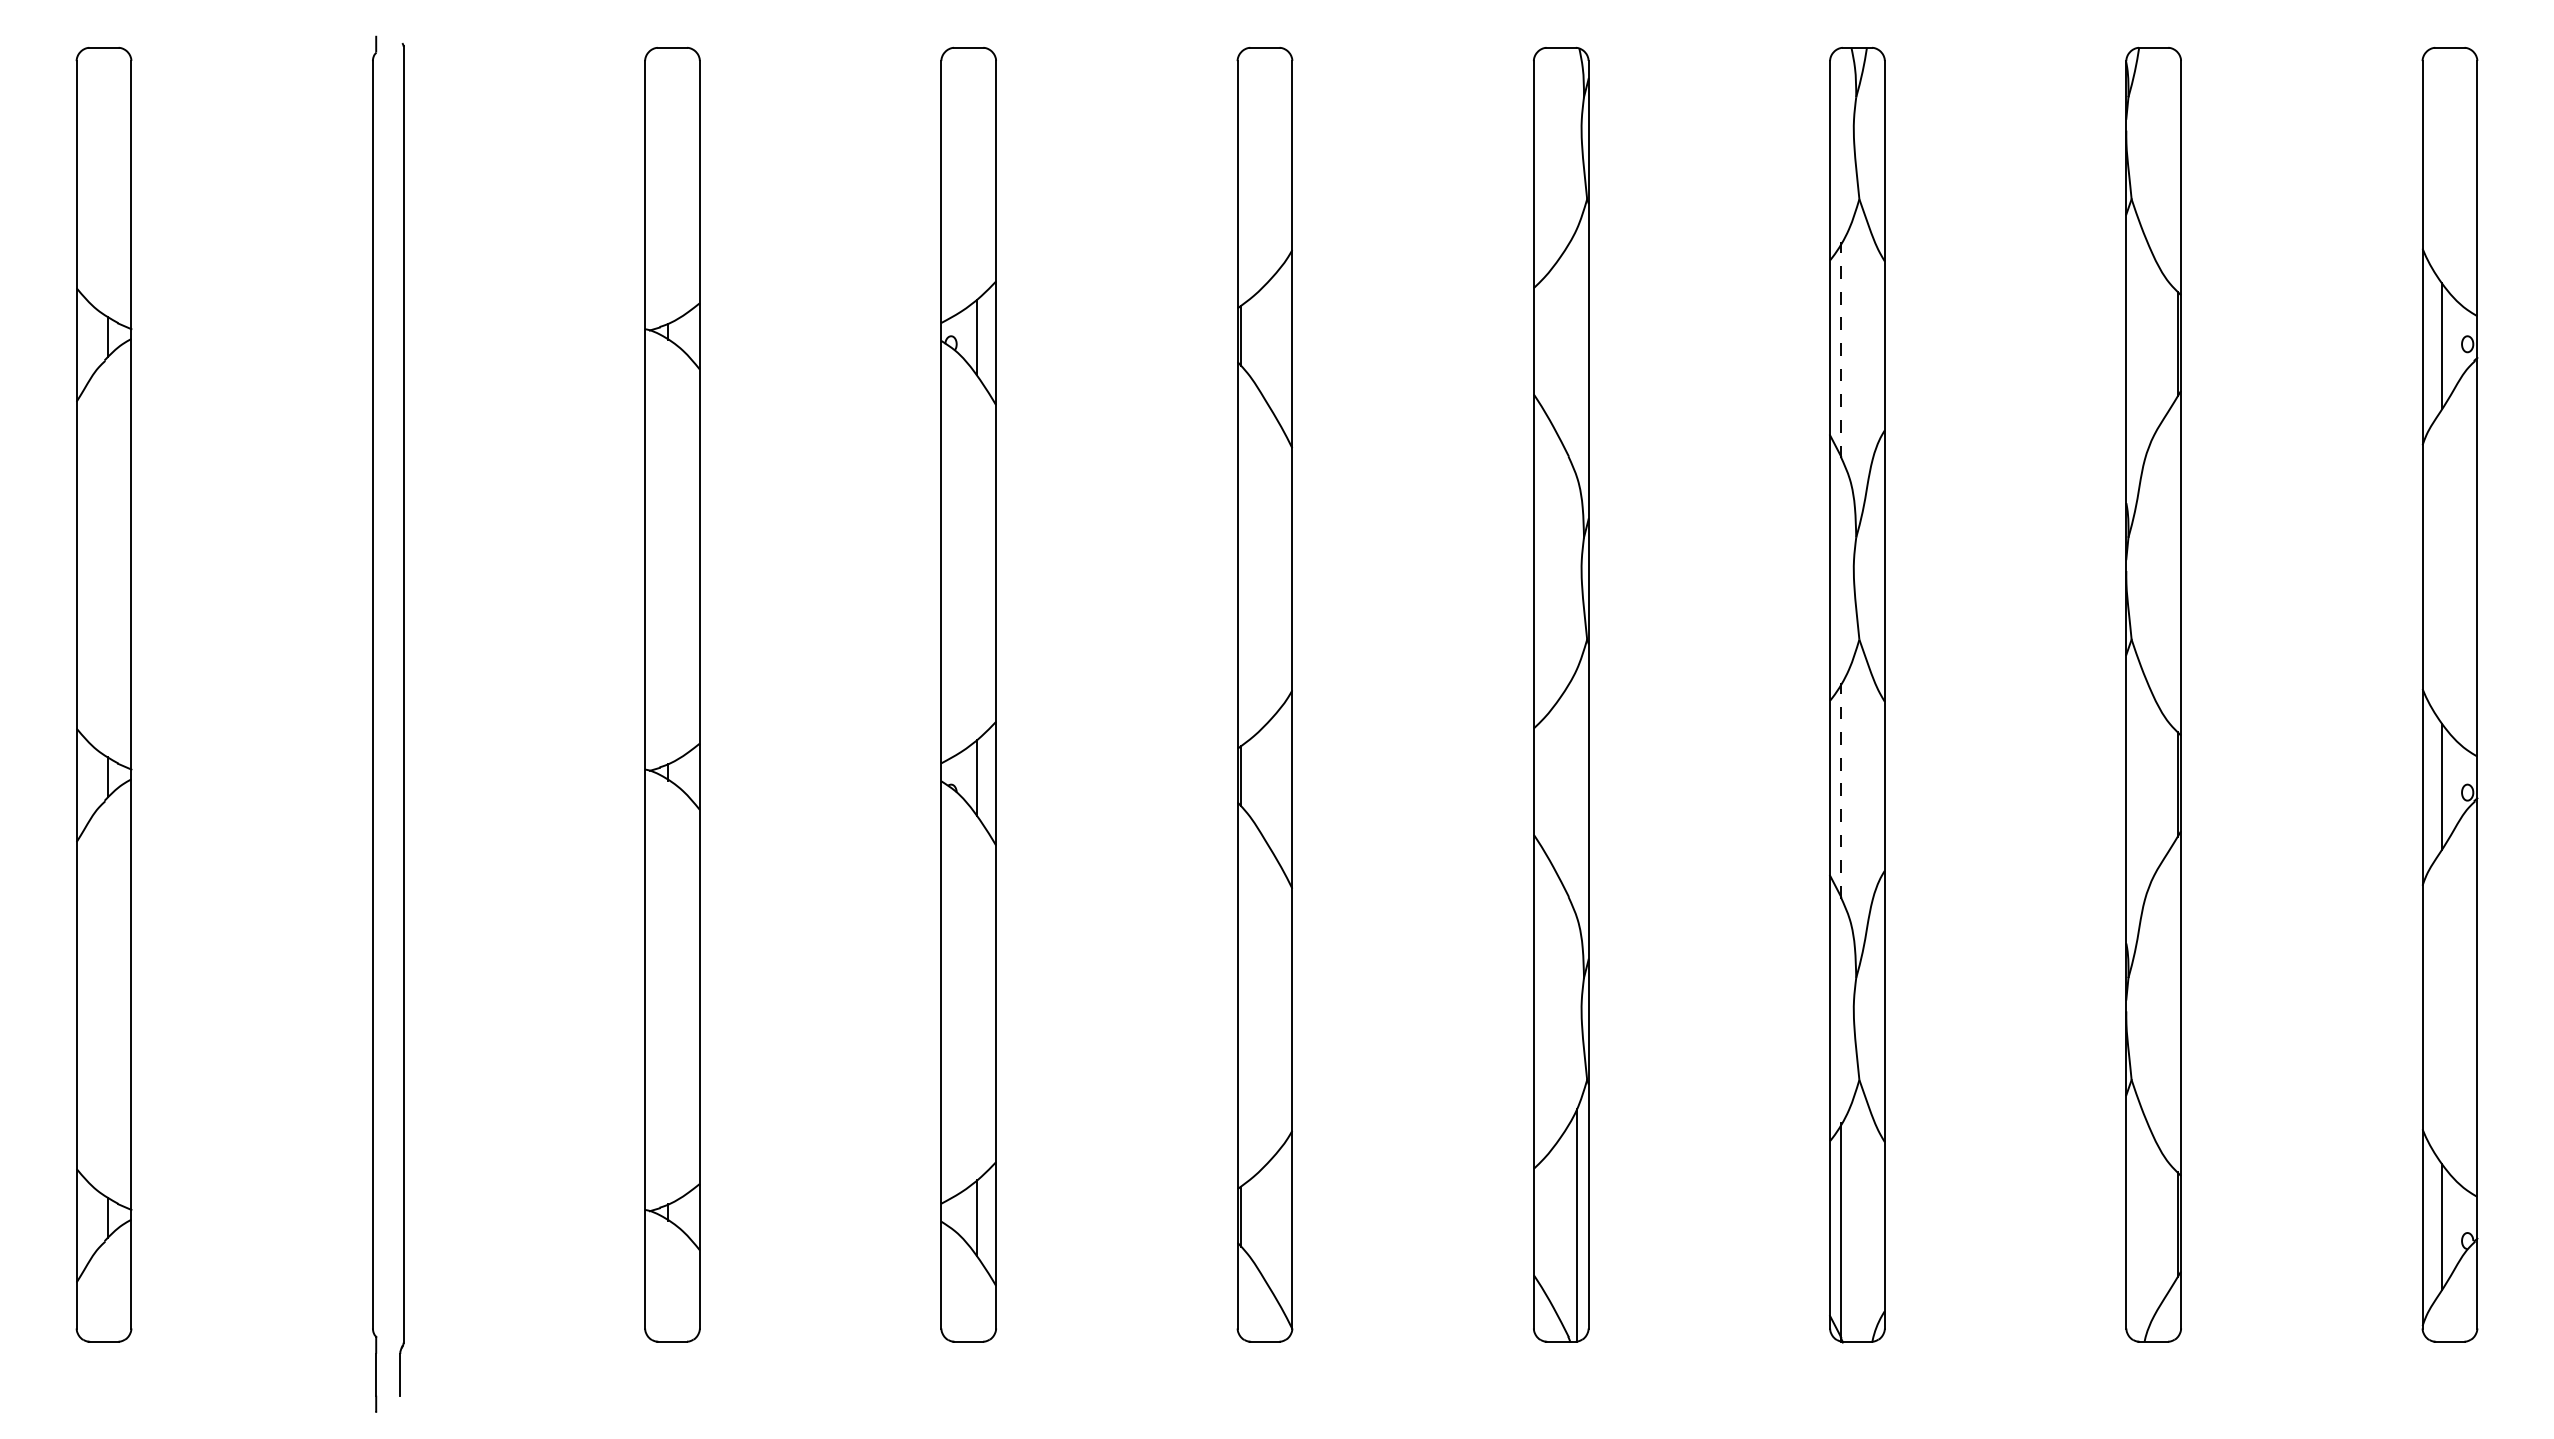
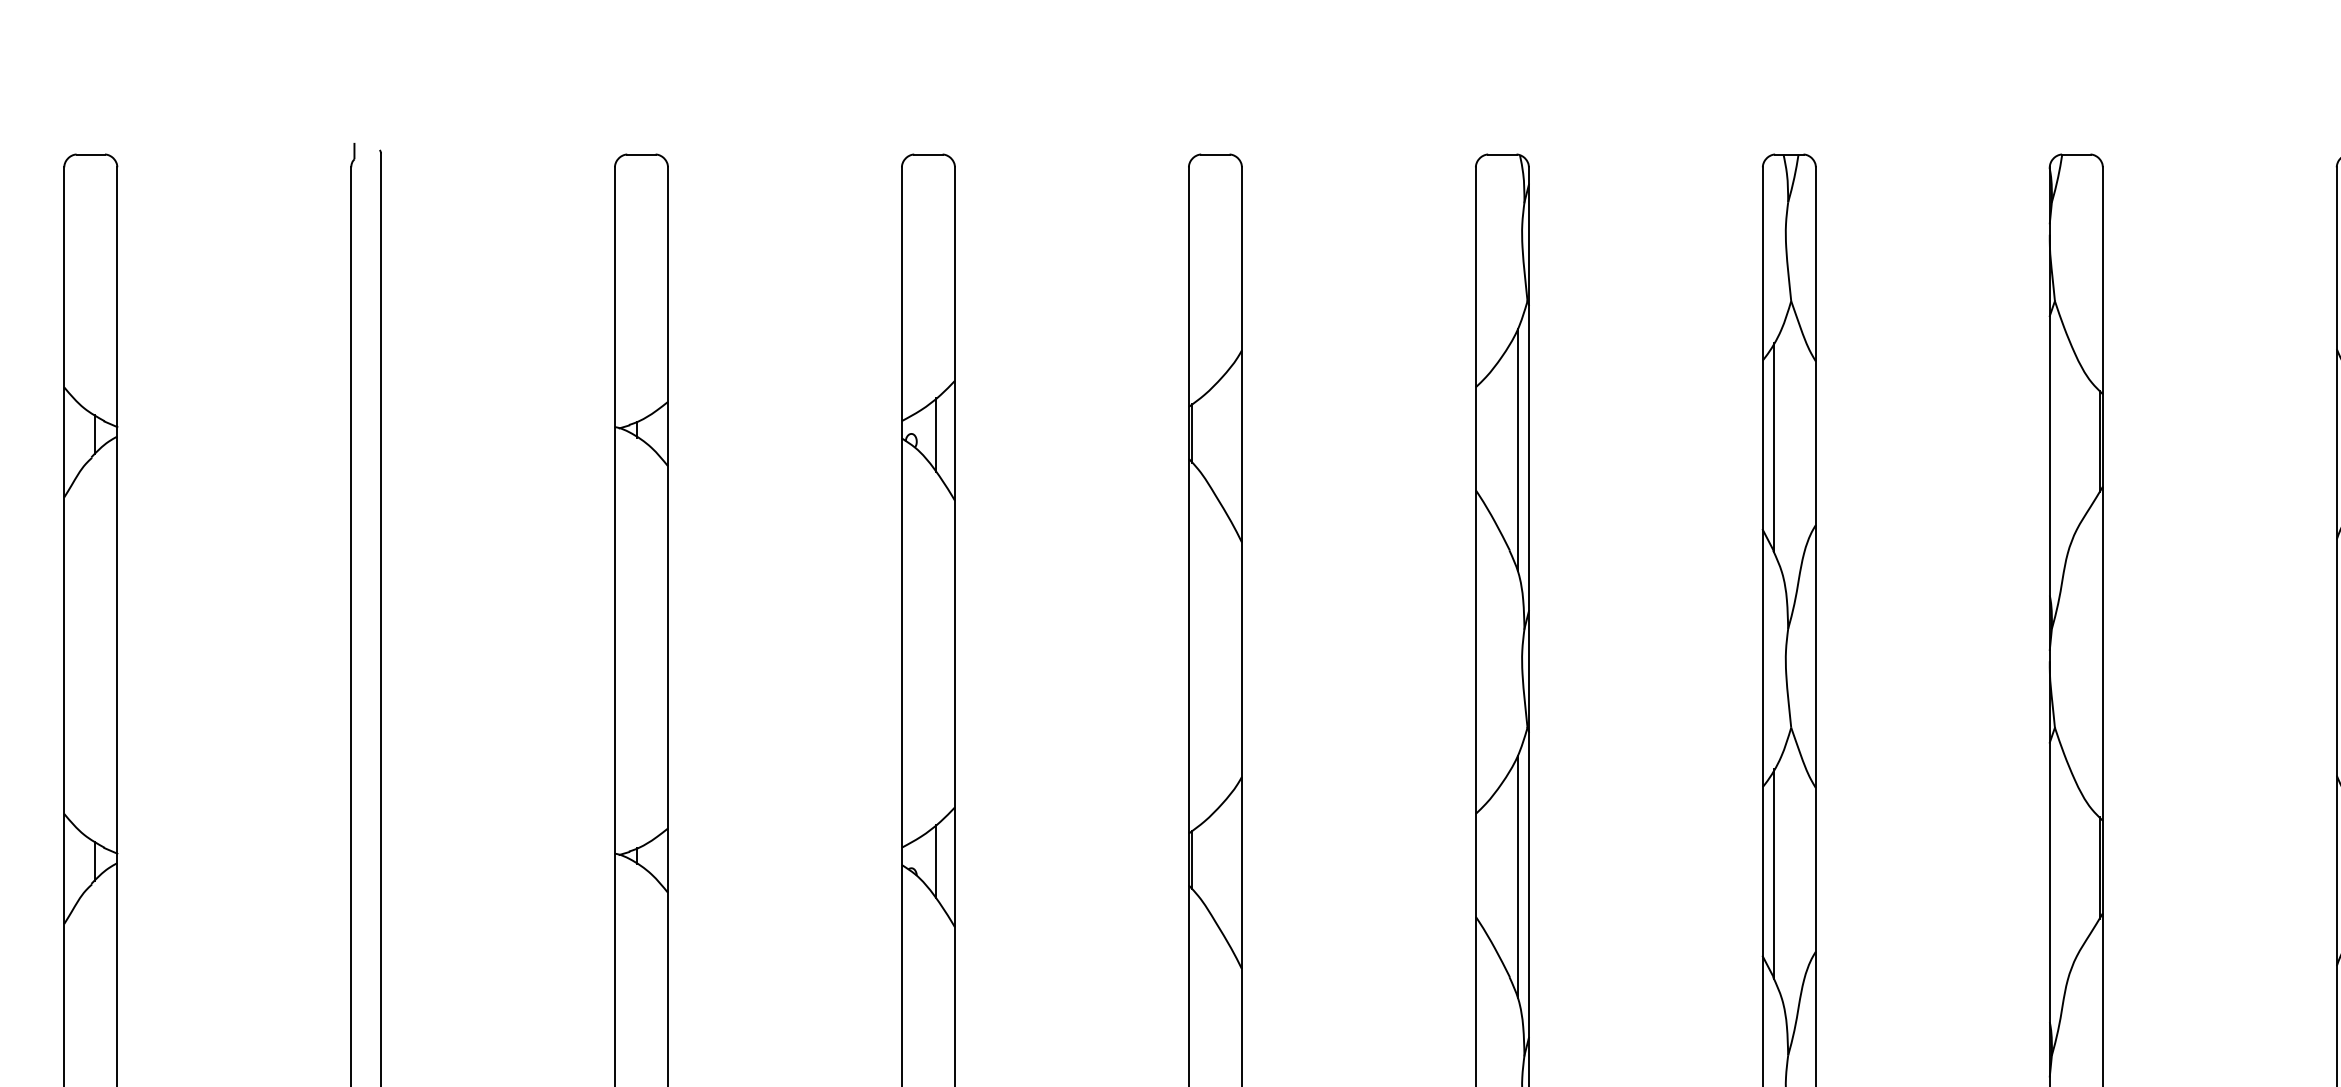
line: (1841, 349) -> (1773, 446), dashed -> solid
line: (1577, 352) -> (1518, 449), added
line: (1841, 790) -> (1773, 873), dashed -> solid
line: (1577, 793) -> (1518, 876), added

